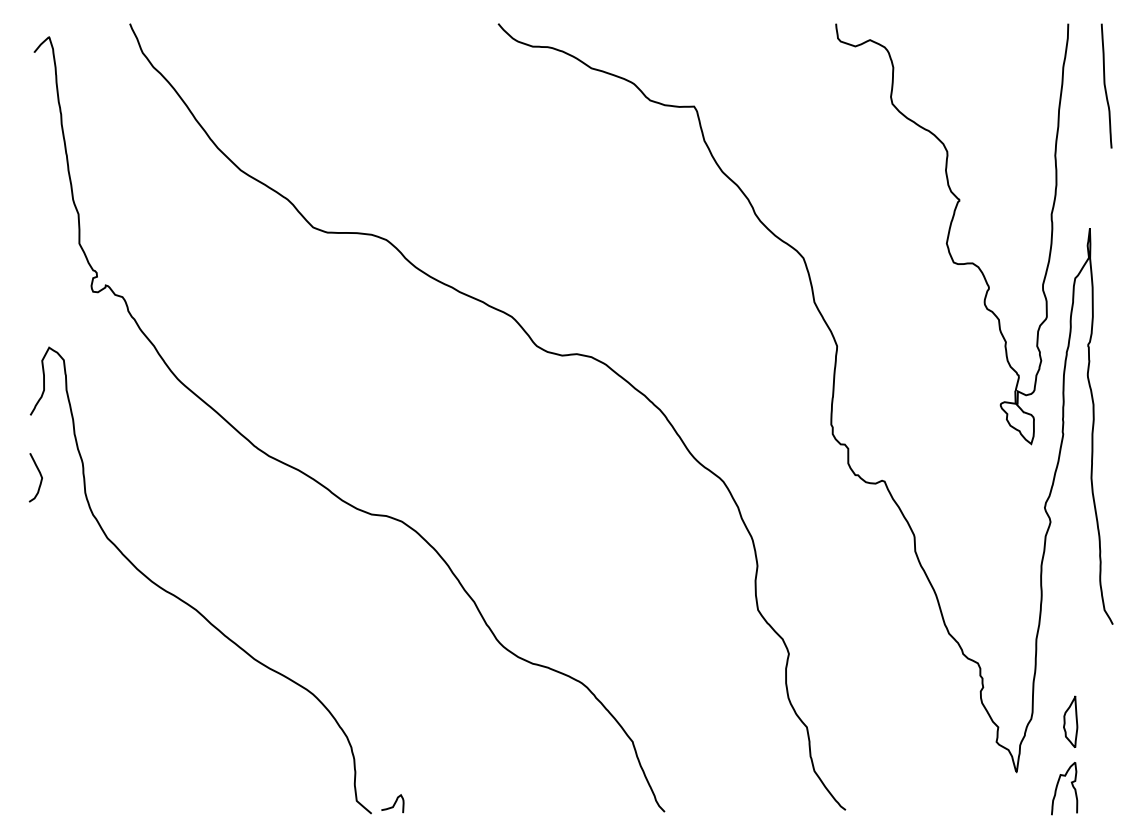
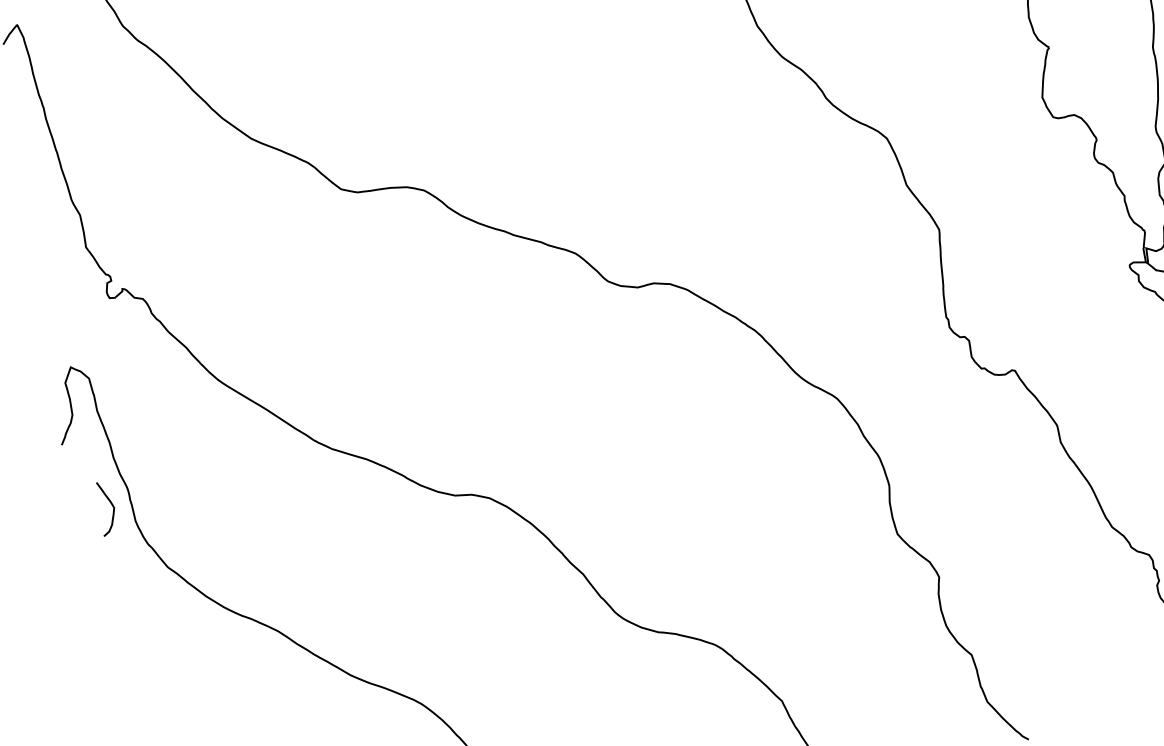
curve: (39, 474) -> (110, 504), moved

